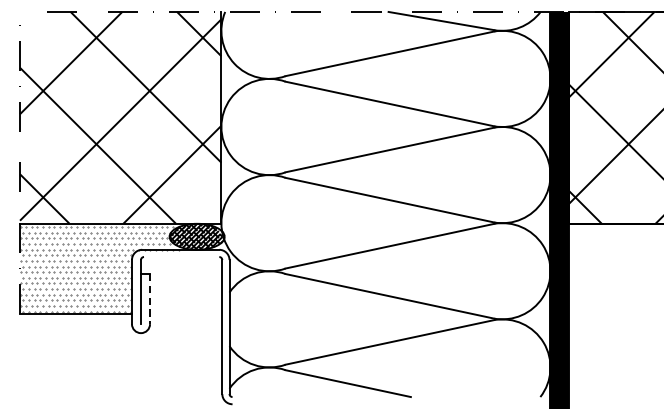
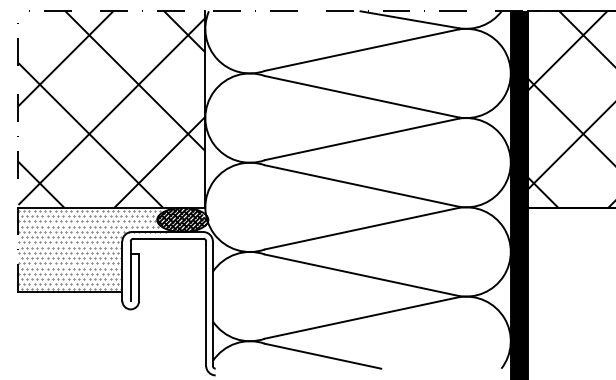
line: (181, 256) -> (168, 238), added
line: (150, 299) -> (139, 278), dashed -> solid

